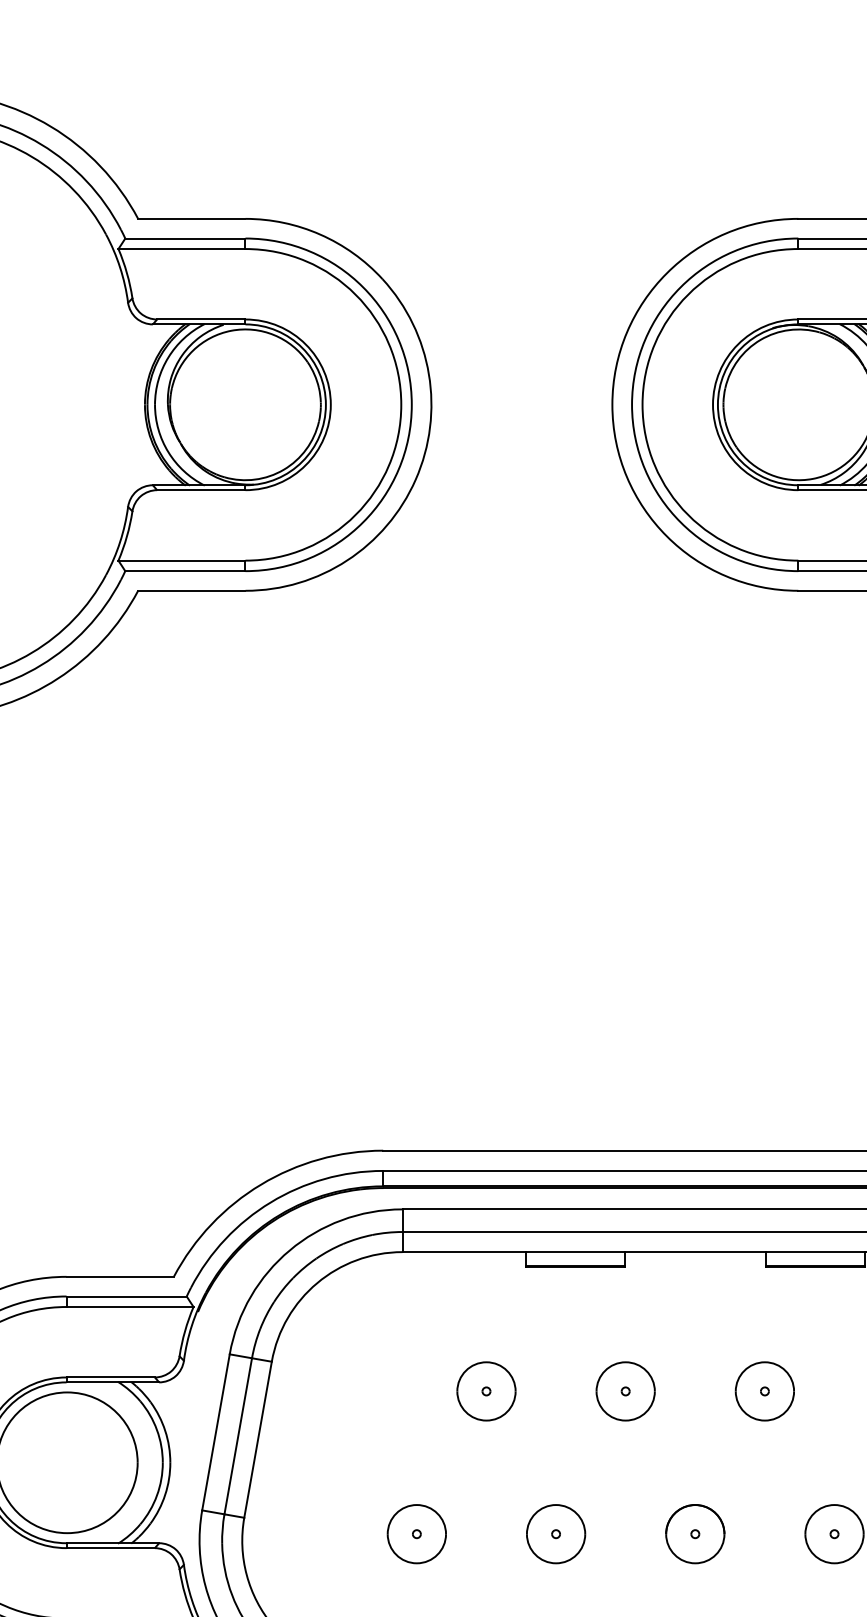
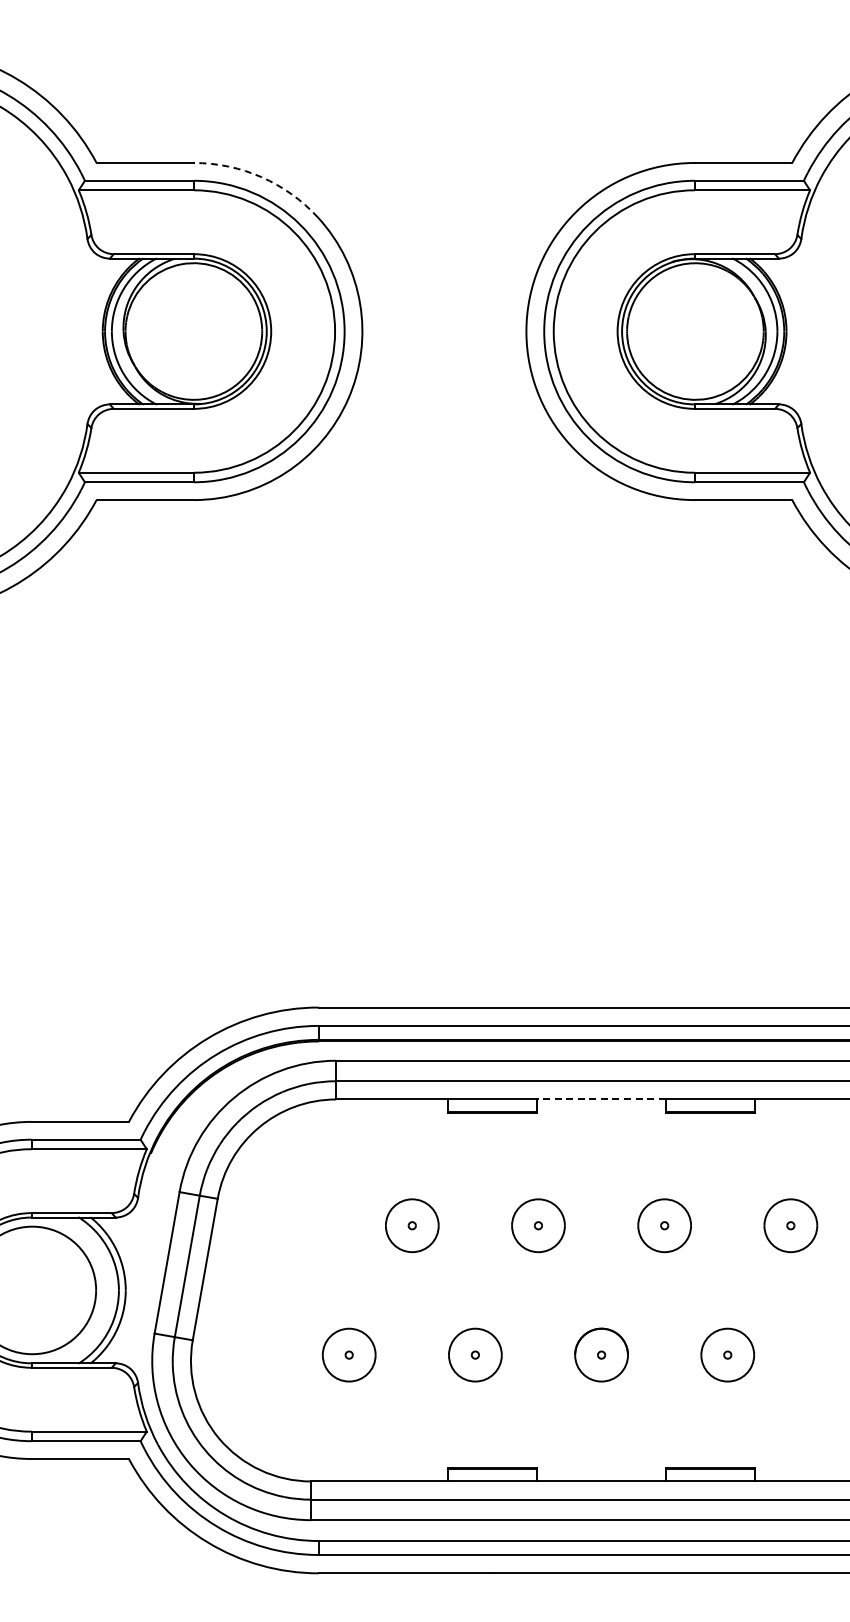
arc: (320, 234) -> (261, 177), solid -> dashed
line: (695, 1252) -> (601, 1099), solid -> dashed

